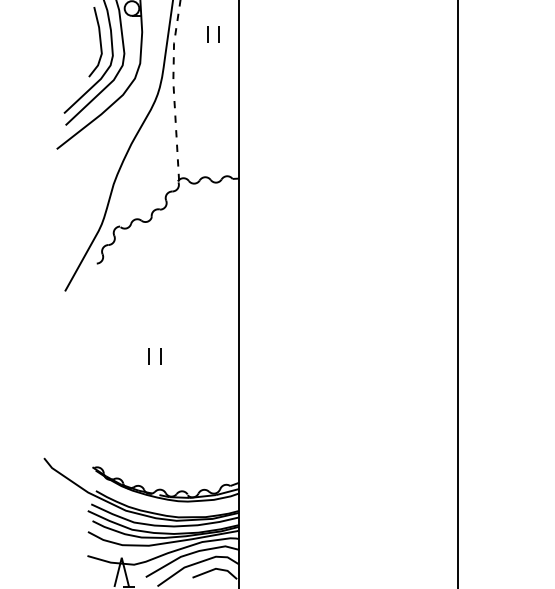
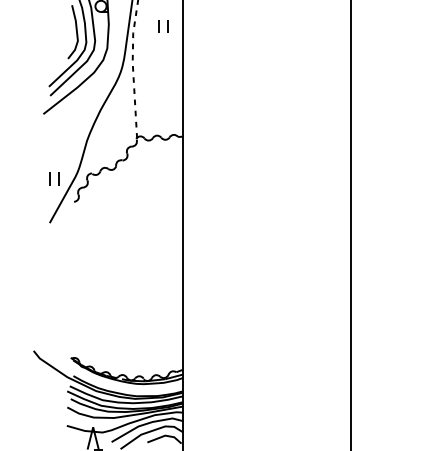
part: (154, 355) -> (54, 178), moved

